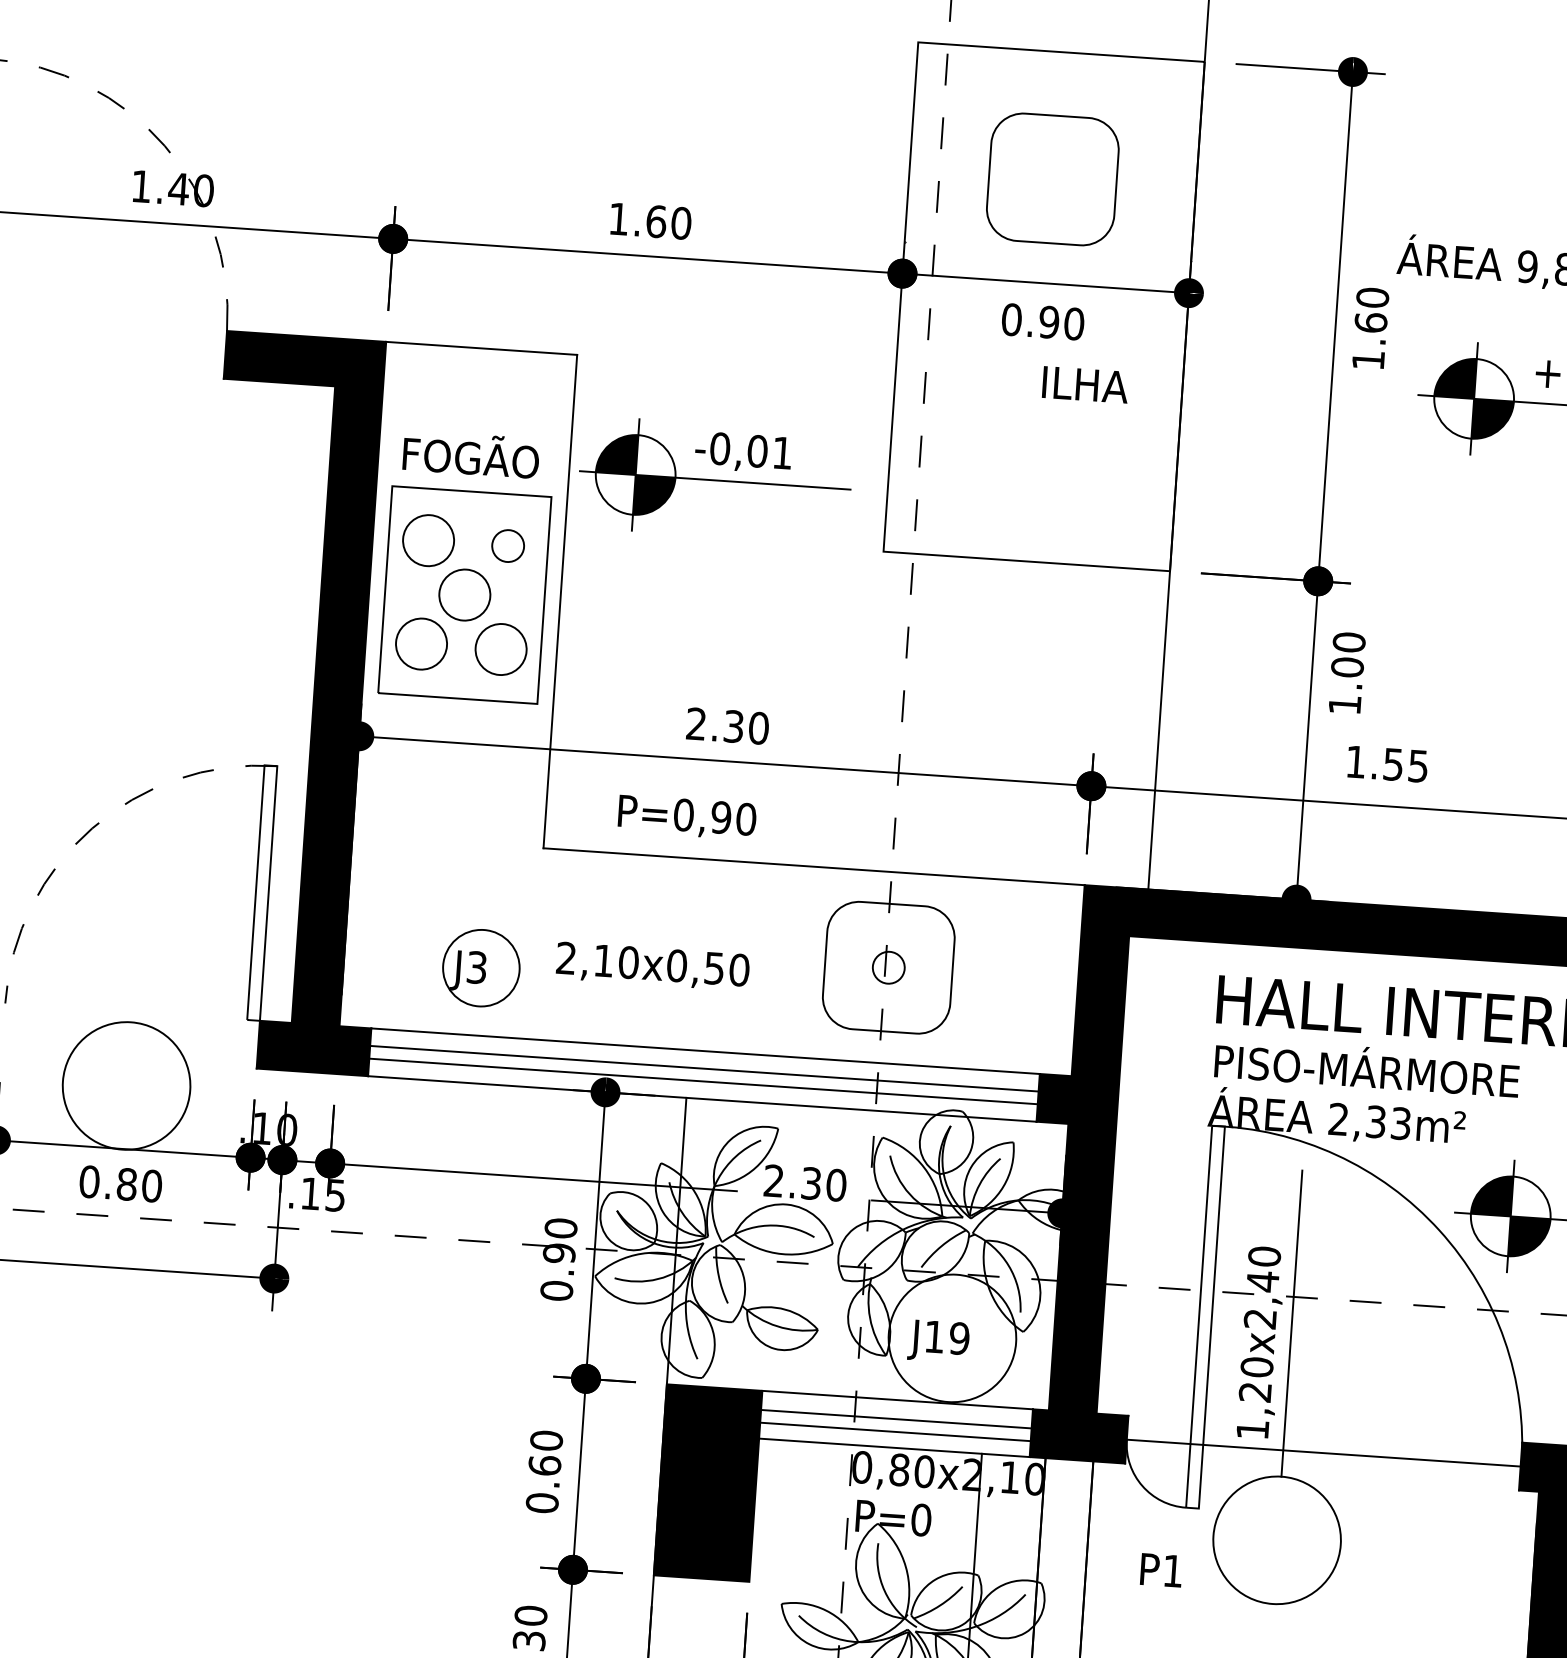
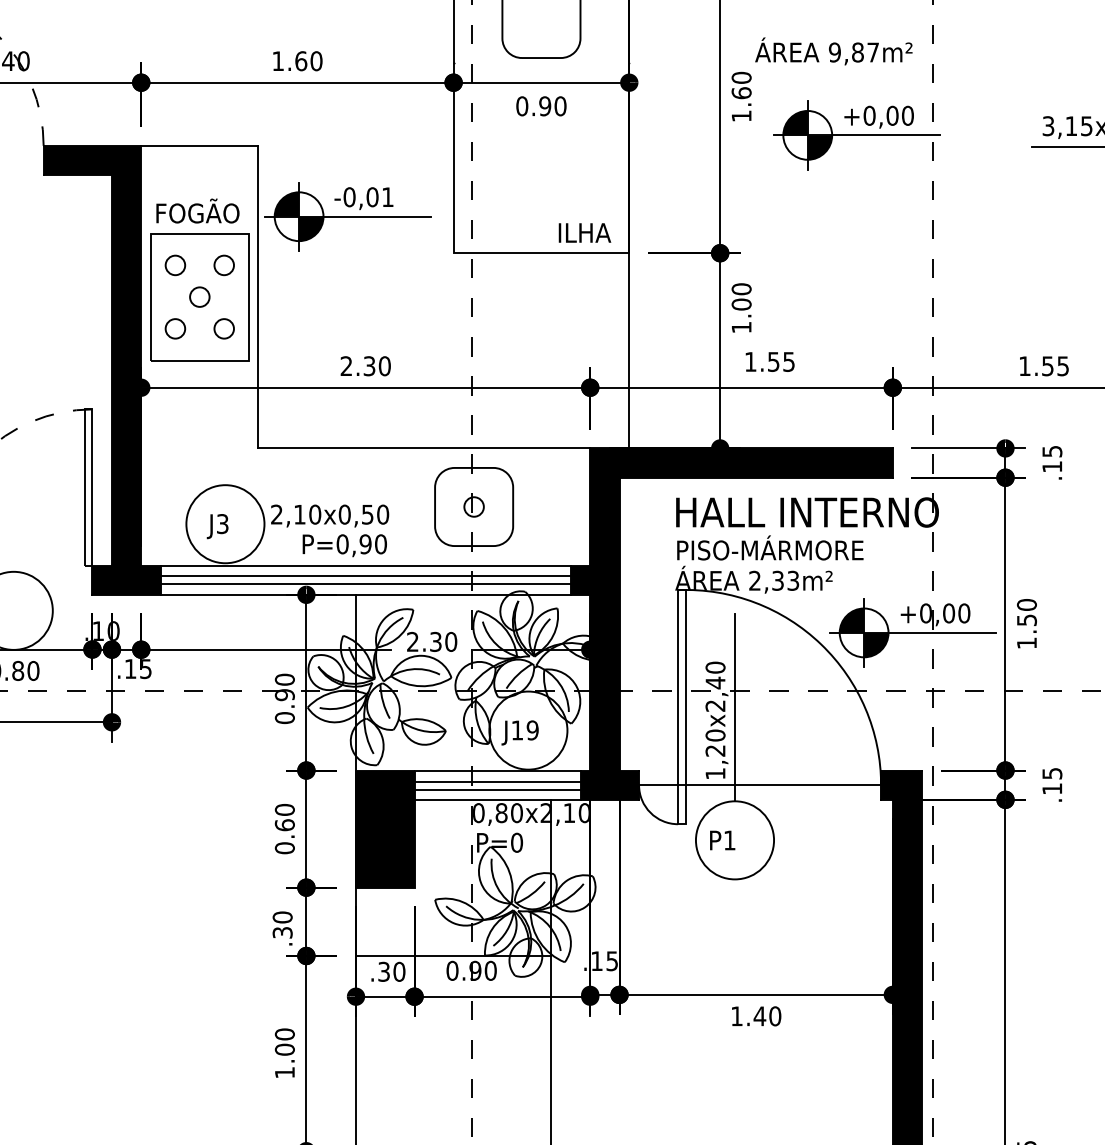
text: (1084, 384) -> (584, 232), moved
circle: (428, 540) -> (175, 265), size x0.62
circle: (464, 593) -> (199, 296), size x0.62
circle: (421, 643) -> (175, 328), size x0.62
circle: (501, 648) -> (224, 328), size x0.62
text: (686, 817) -> (344, 545), moved
circle: (481, 968) -> (225, 524), size x1.67
text: (1161, 1570) -> (722, 840), moved

